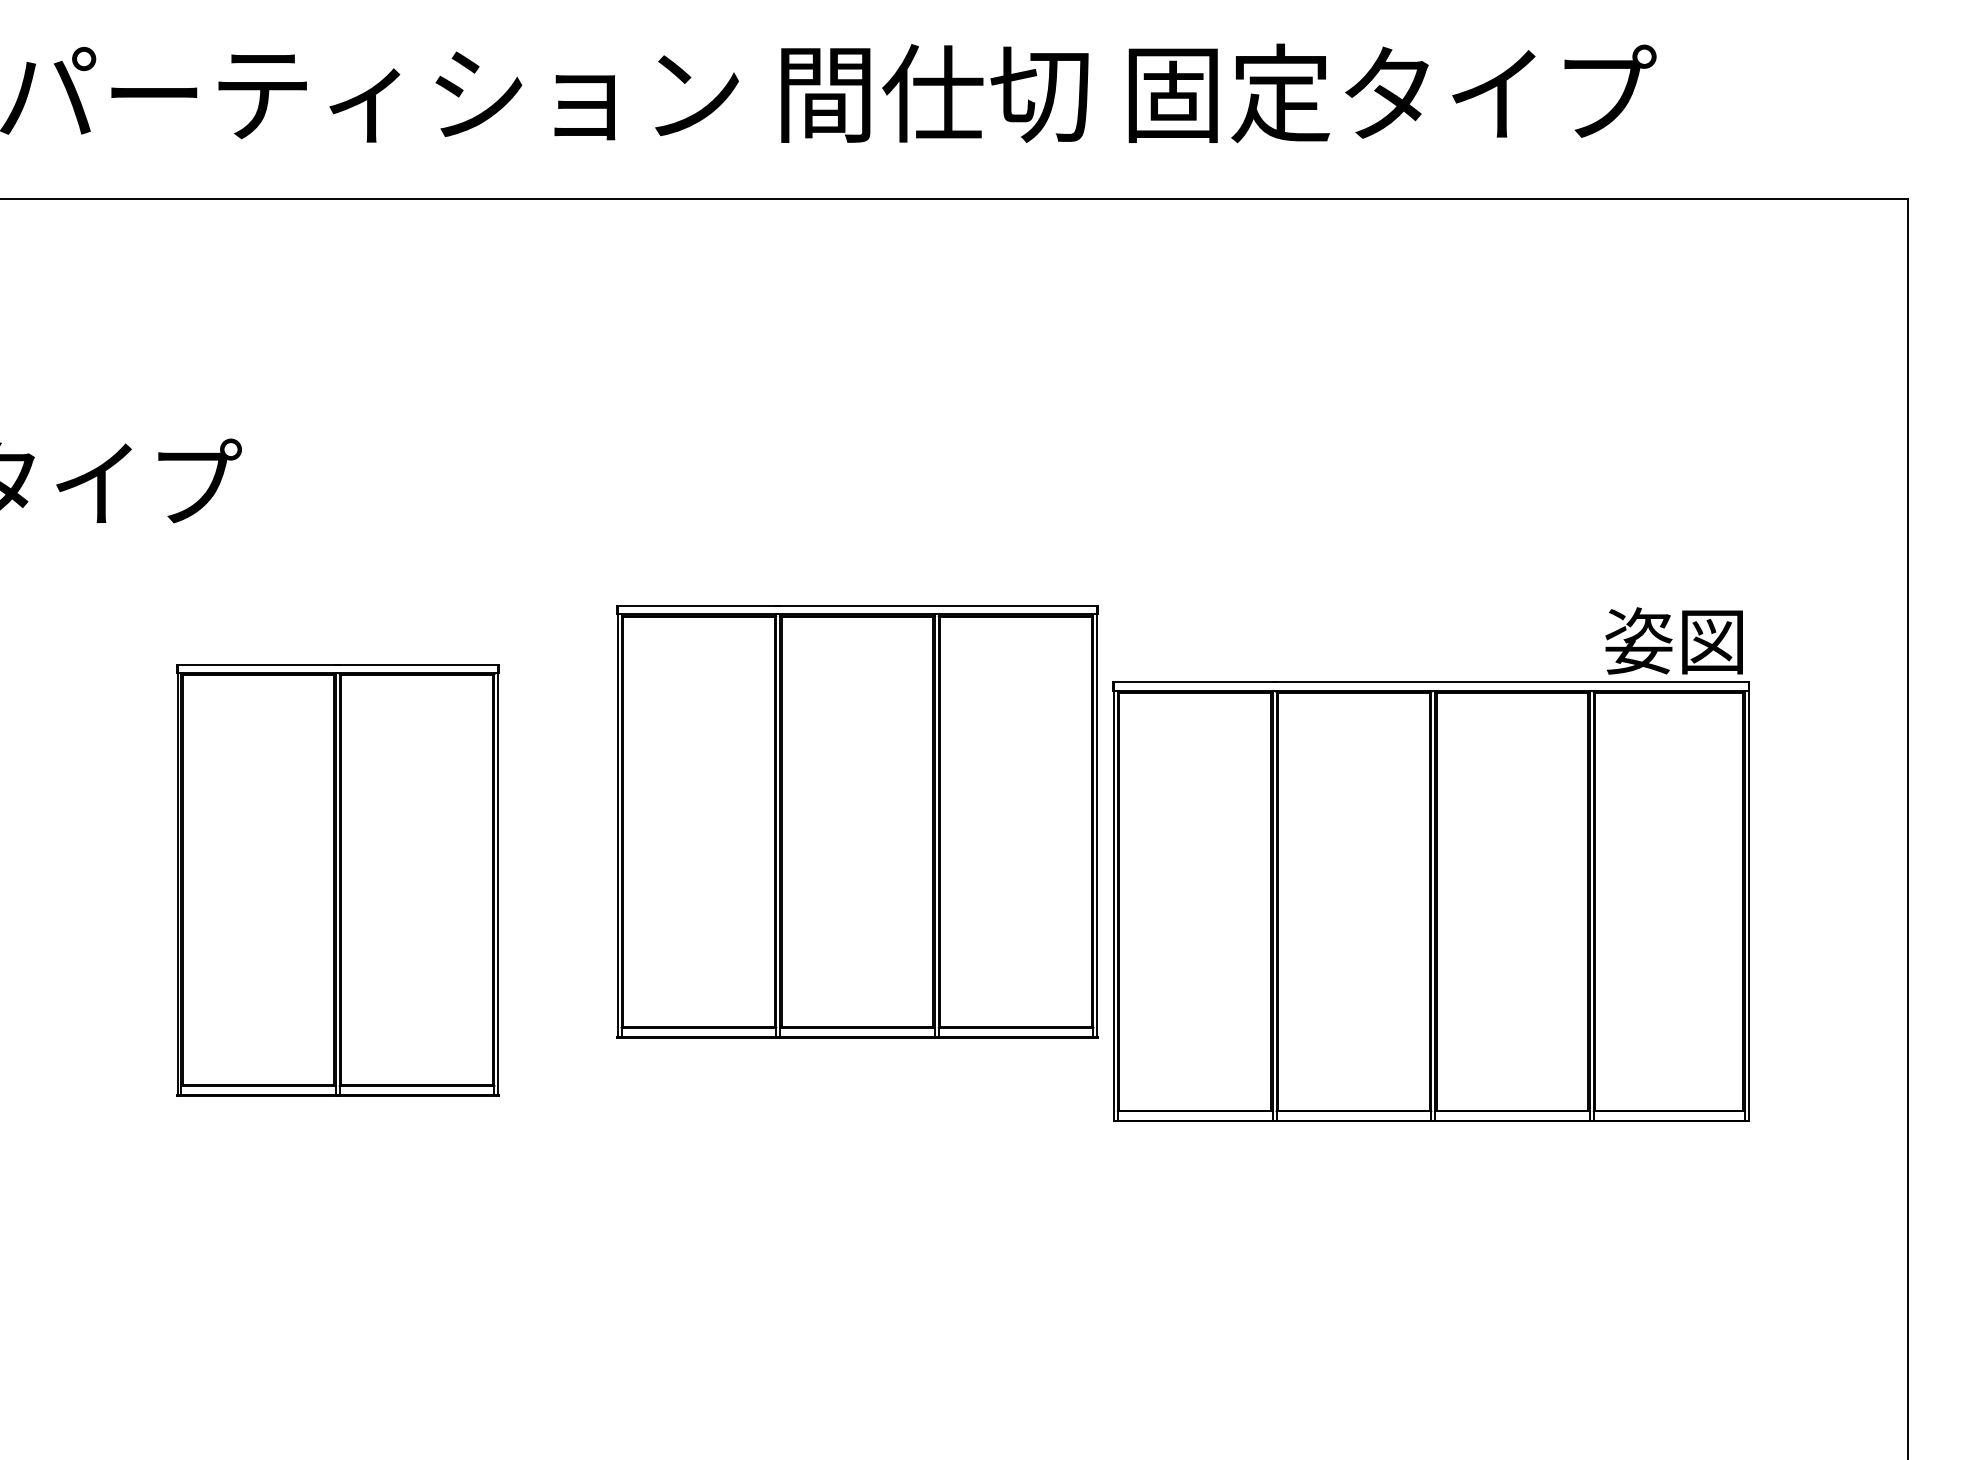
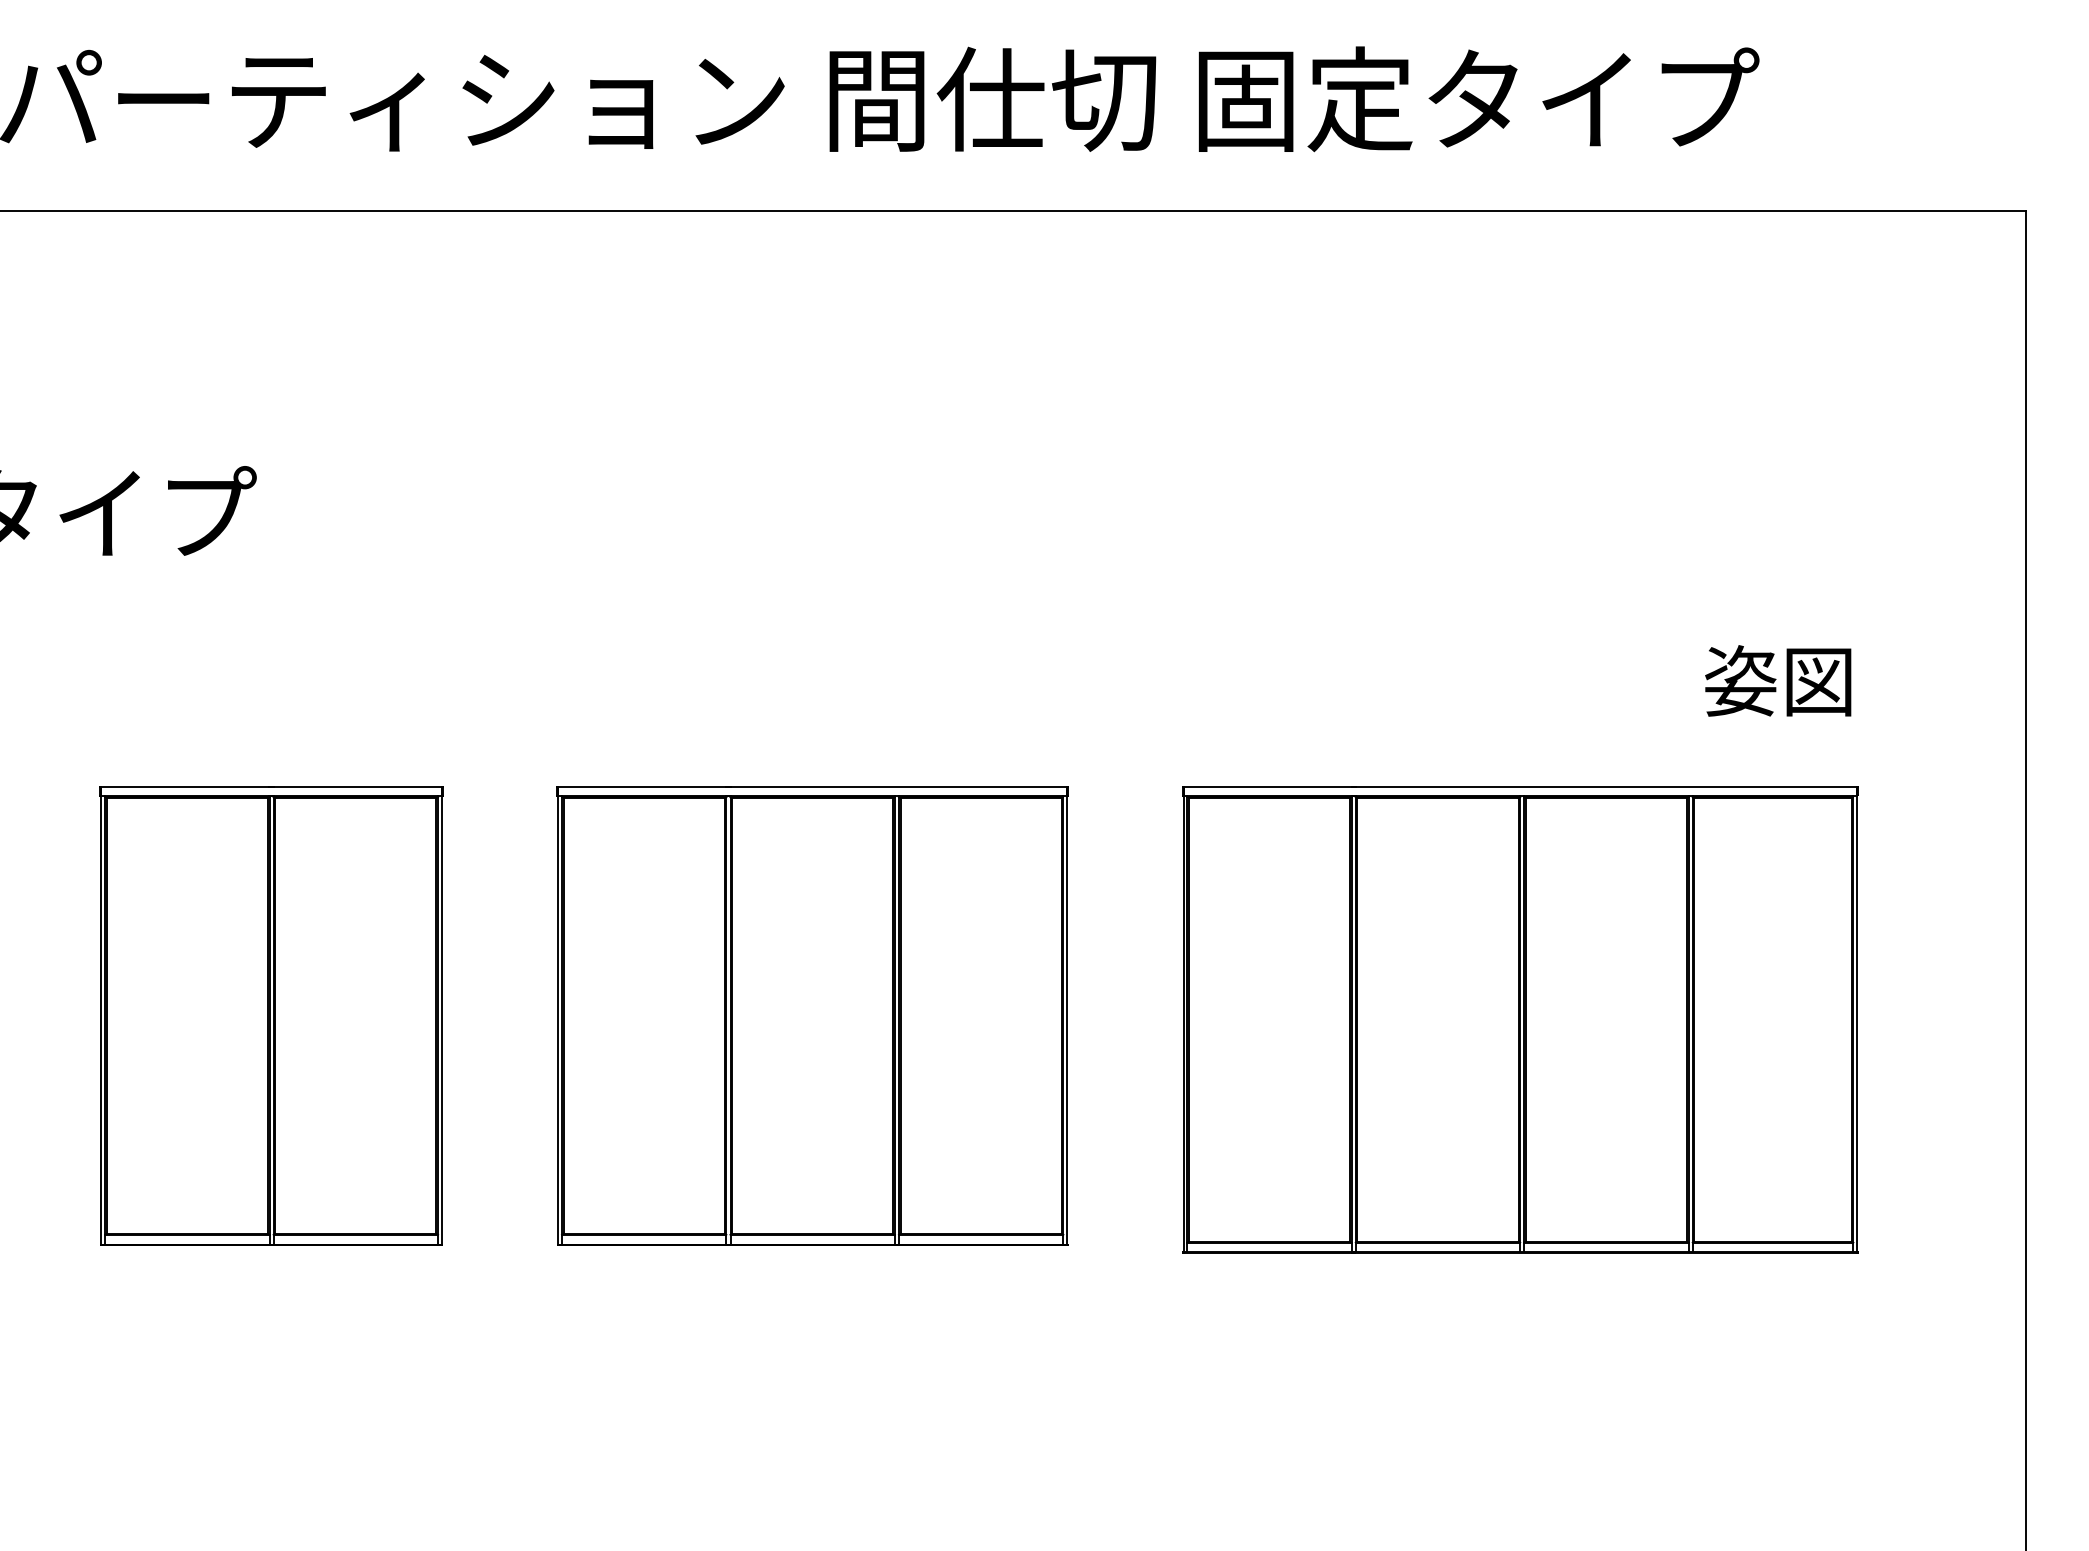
part: (857, 821) -> (812, 1015), moved
part: (337, 879) -> (271, 1015), moved
part: (1431, 901) -> (1520, 1019), moved

